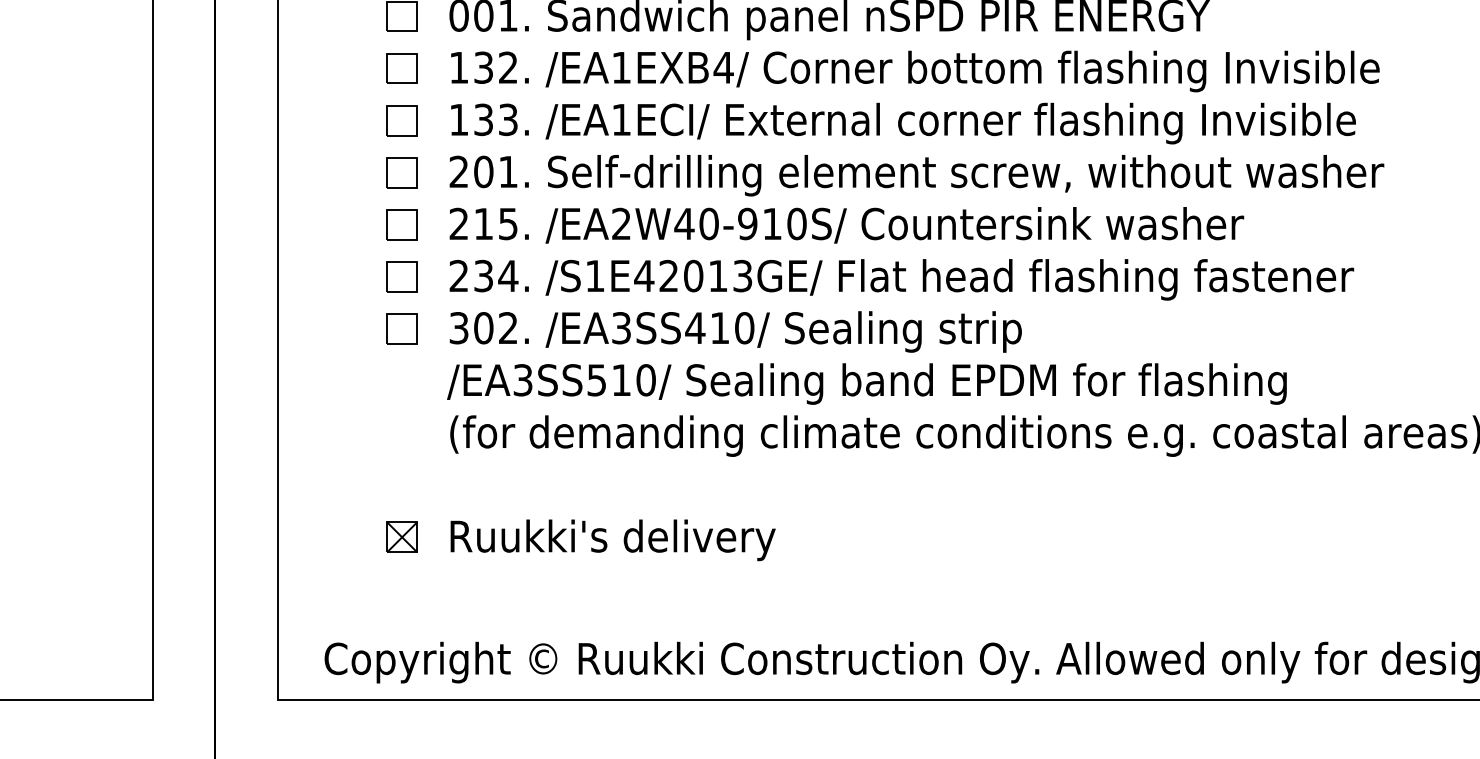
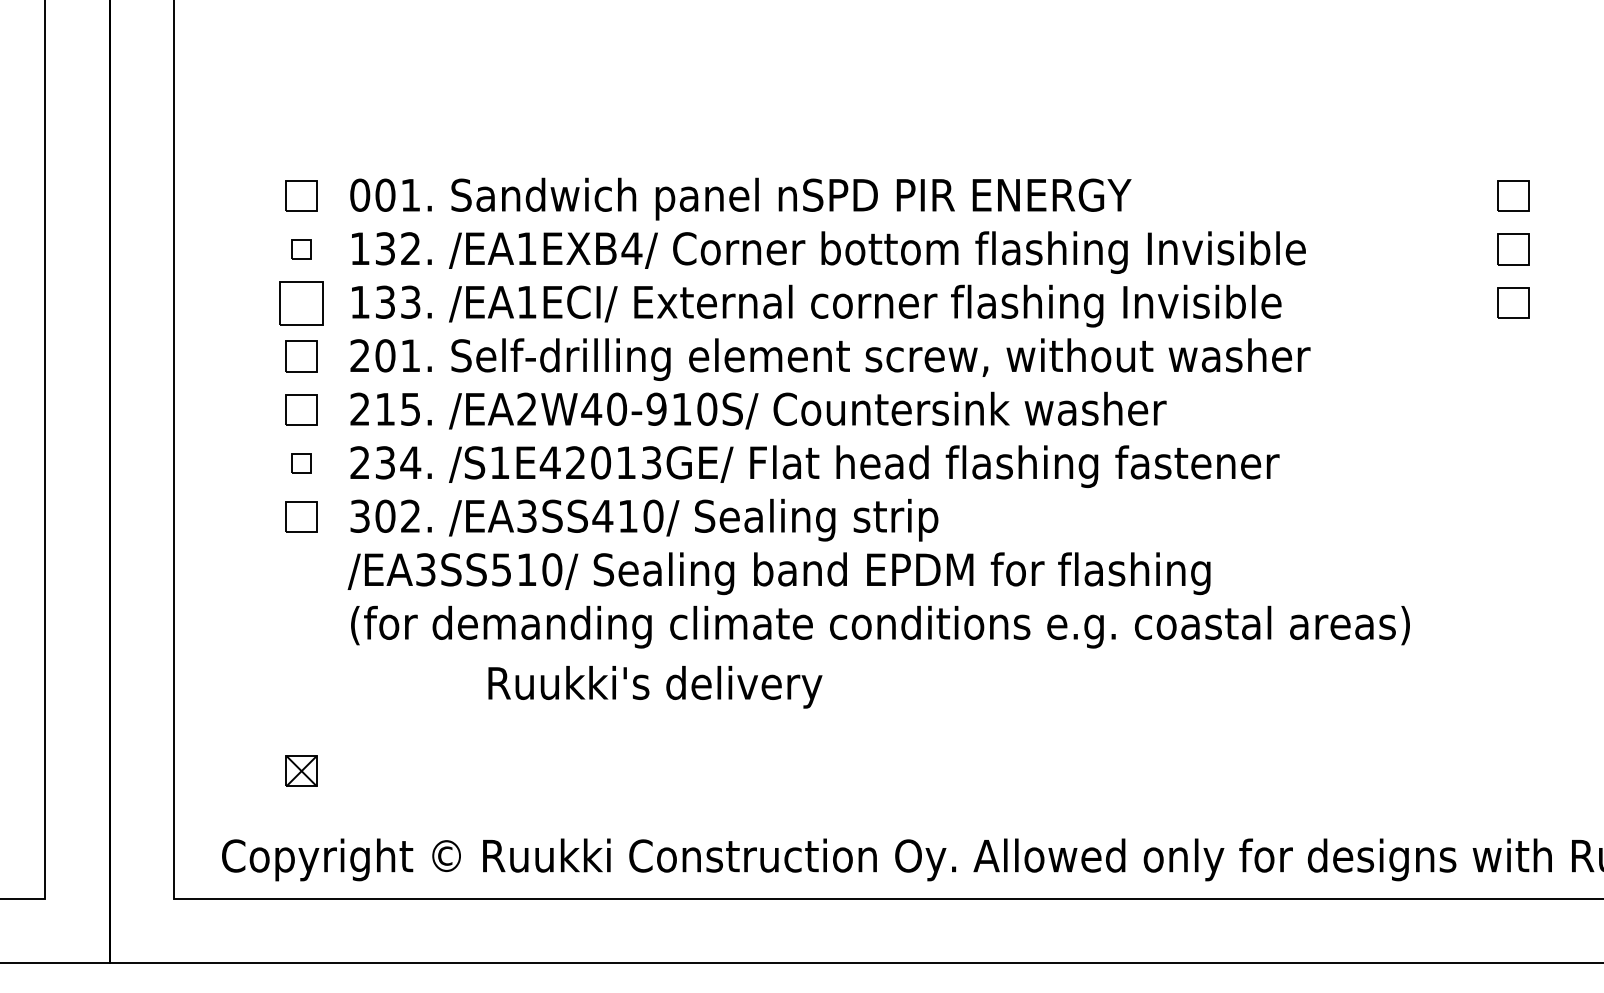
part: (402, 68) -> (301, 249), size x0.6
part: (402, 120) -> (301, 302), size x1.4
part: (402, 276) -> (301, 463), size x0.6
part: (402, 536) -> (301, 770), moved
text: (613, 540) -> (655, 687), moved

